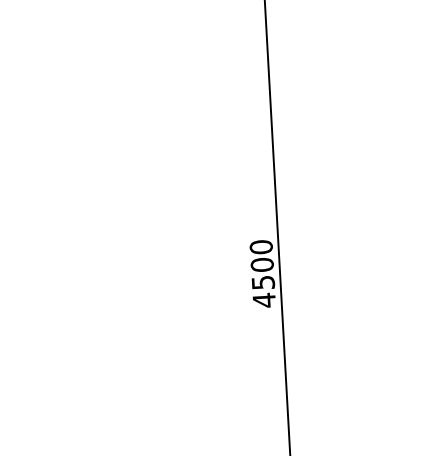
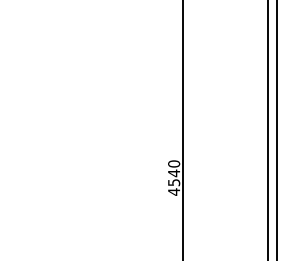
text: (263, 265) -> (174, 173), 4500 -> 4540

